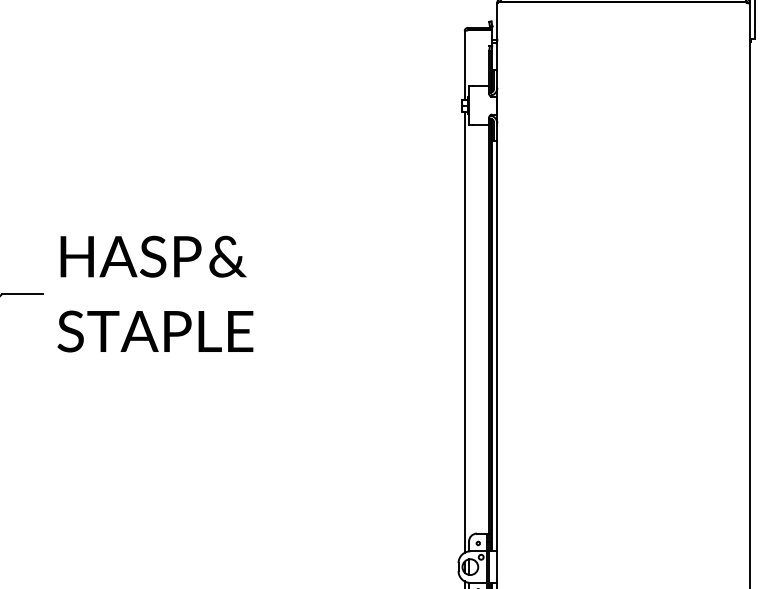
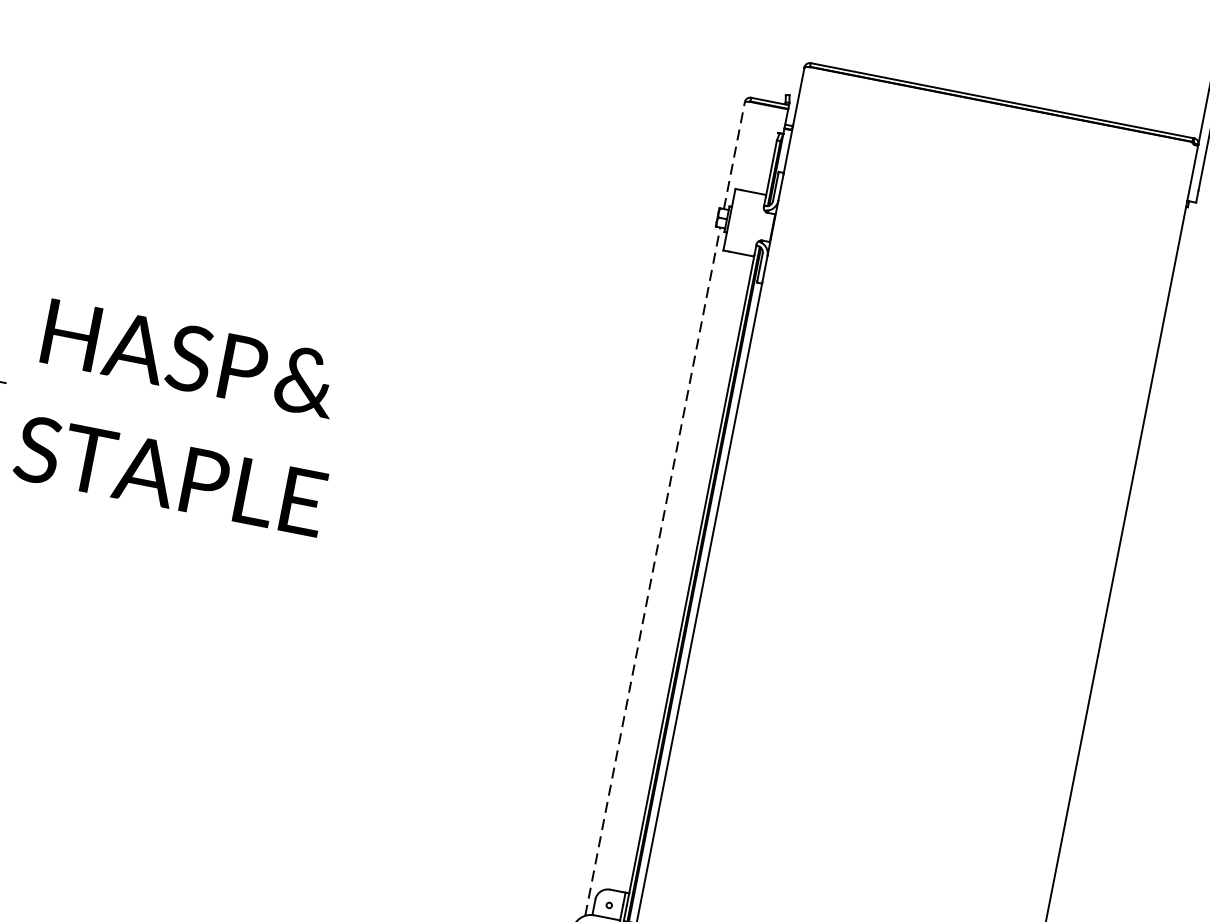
line: (464, 64) -> (734, 153), solid -> dashed
line: (464, 332) -> (652, 572), solid -> dashed

